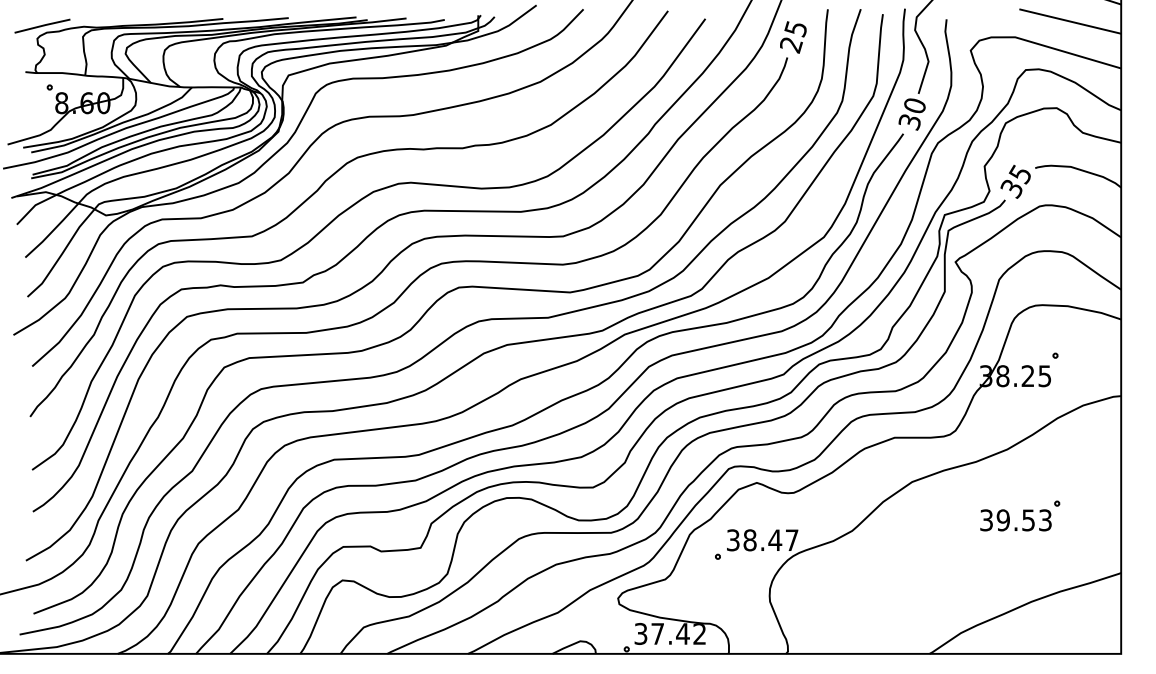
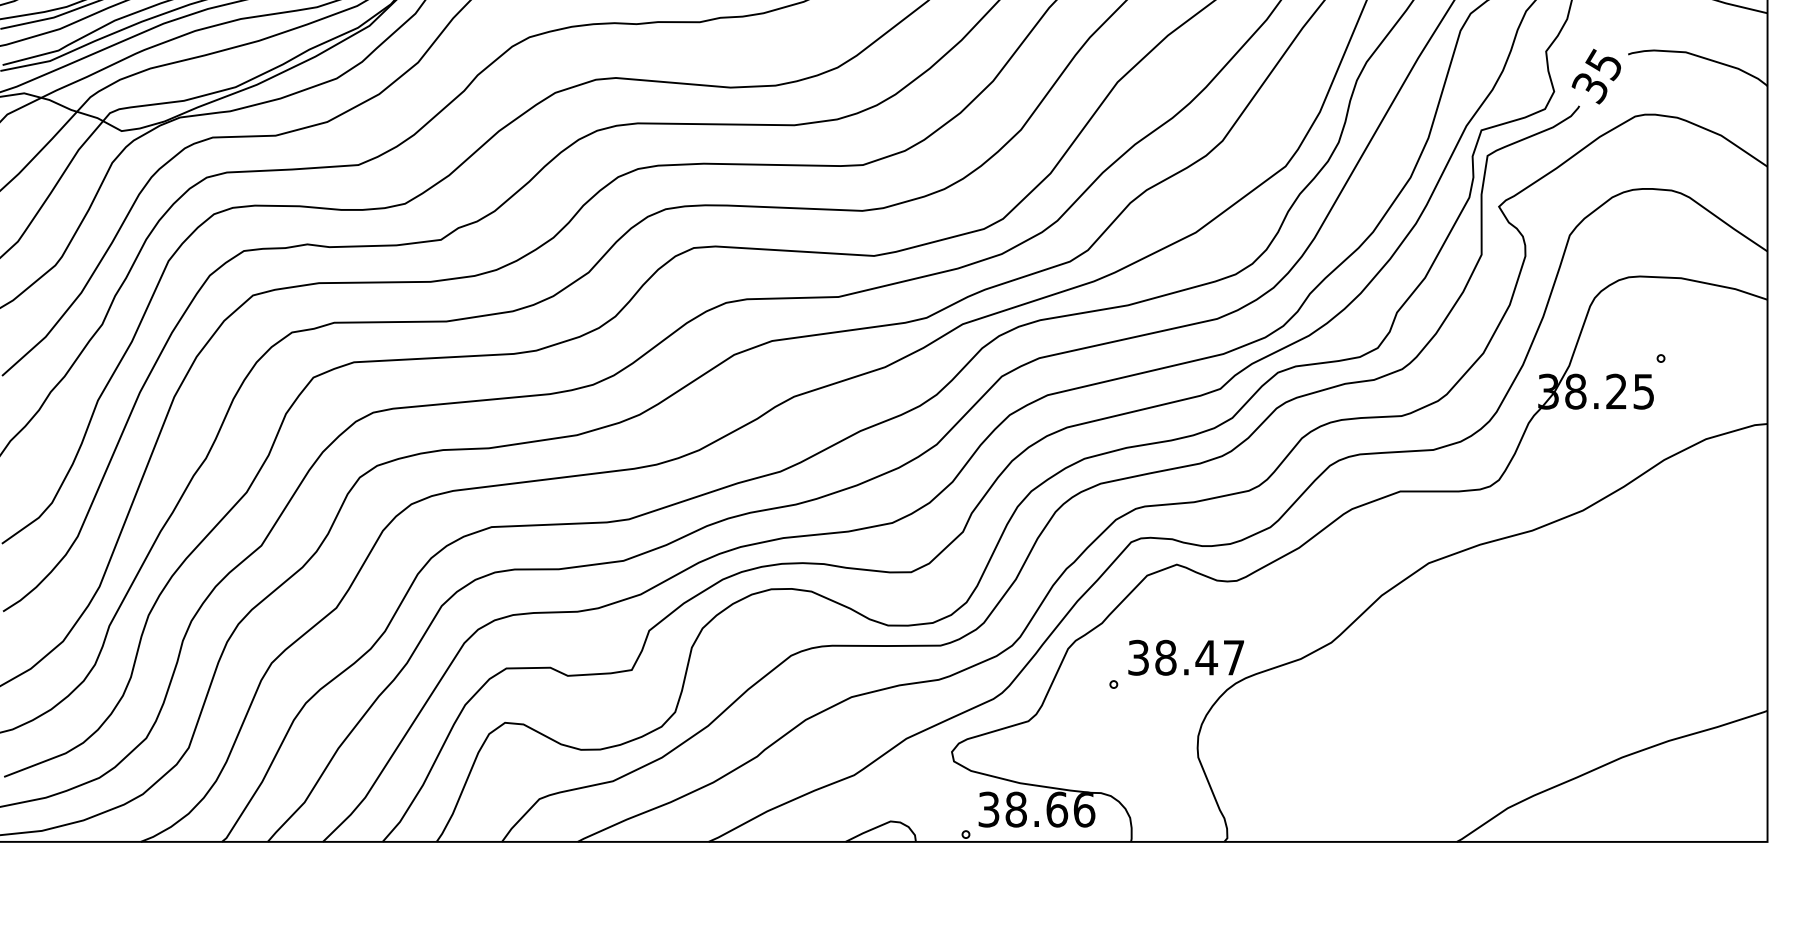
part: (1020, 515) -> (1604, 617), removed
text: (678, 633) -> (1049, 808), 37.42 -> 38.66

